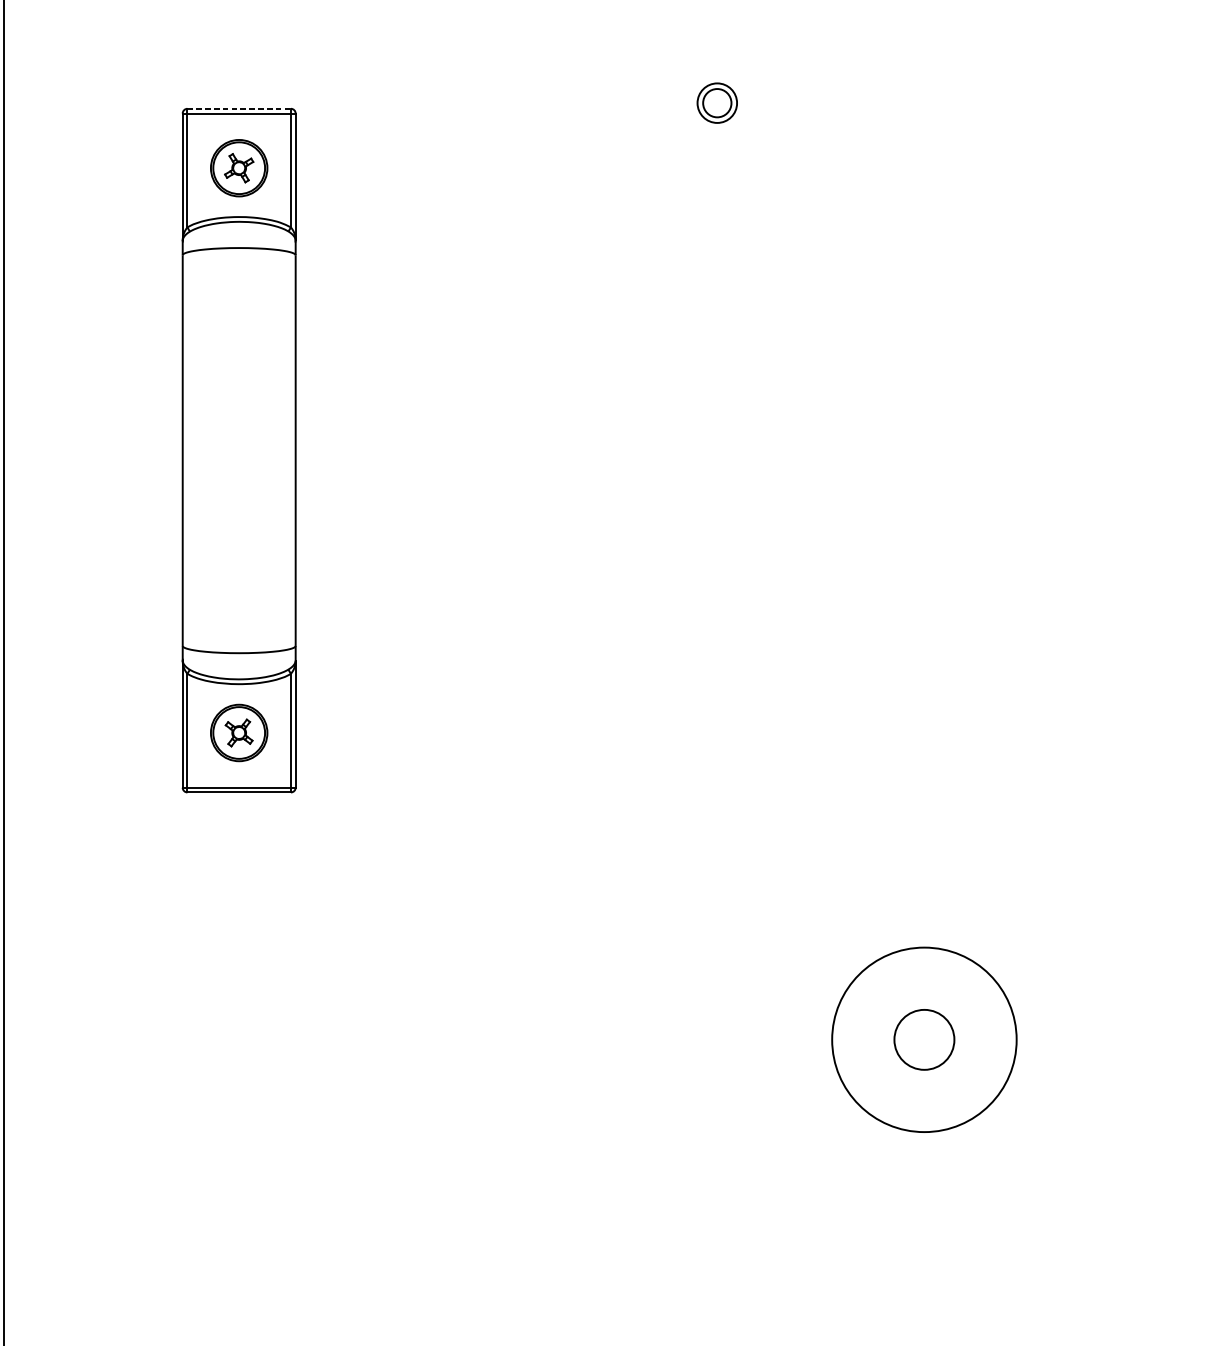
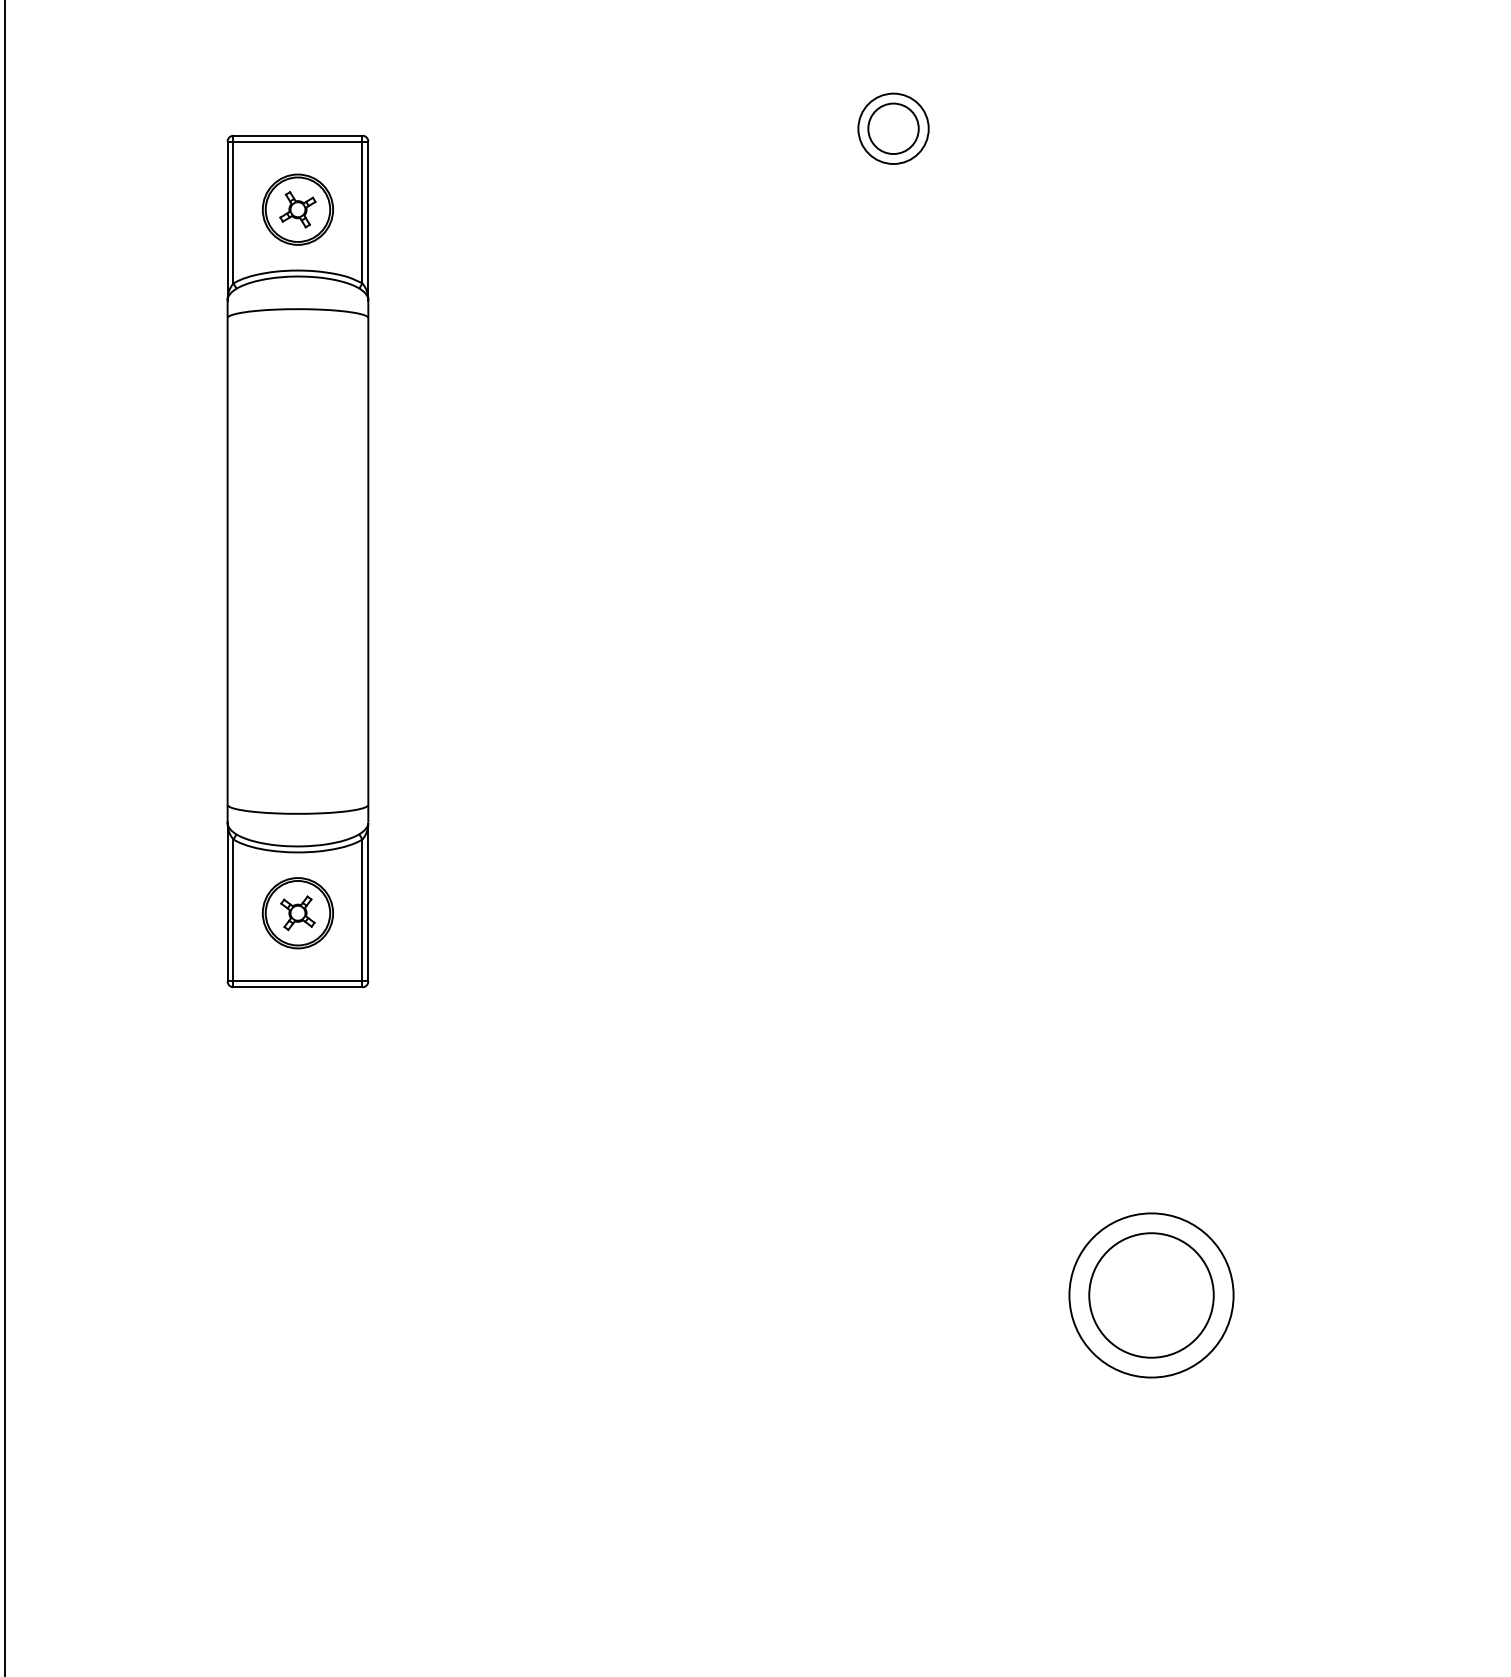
part: (717, 103) -> (893, 128), size x1.43
line: (239, 108) -> (298, 135), dashed -> solid
circle: (924, 1039) -> (1151, 1295), size x0.71
circle: (924, 1039) -> (1151, 1295), size x1.67

